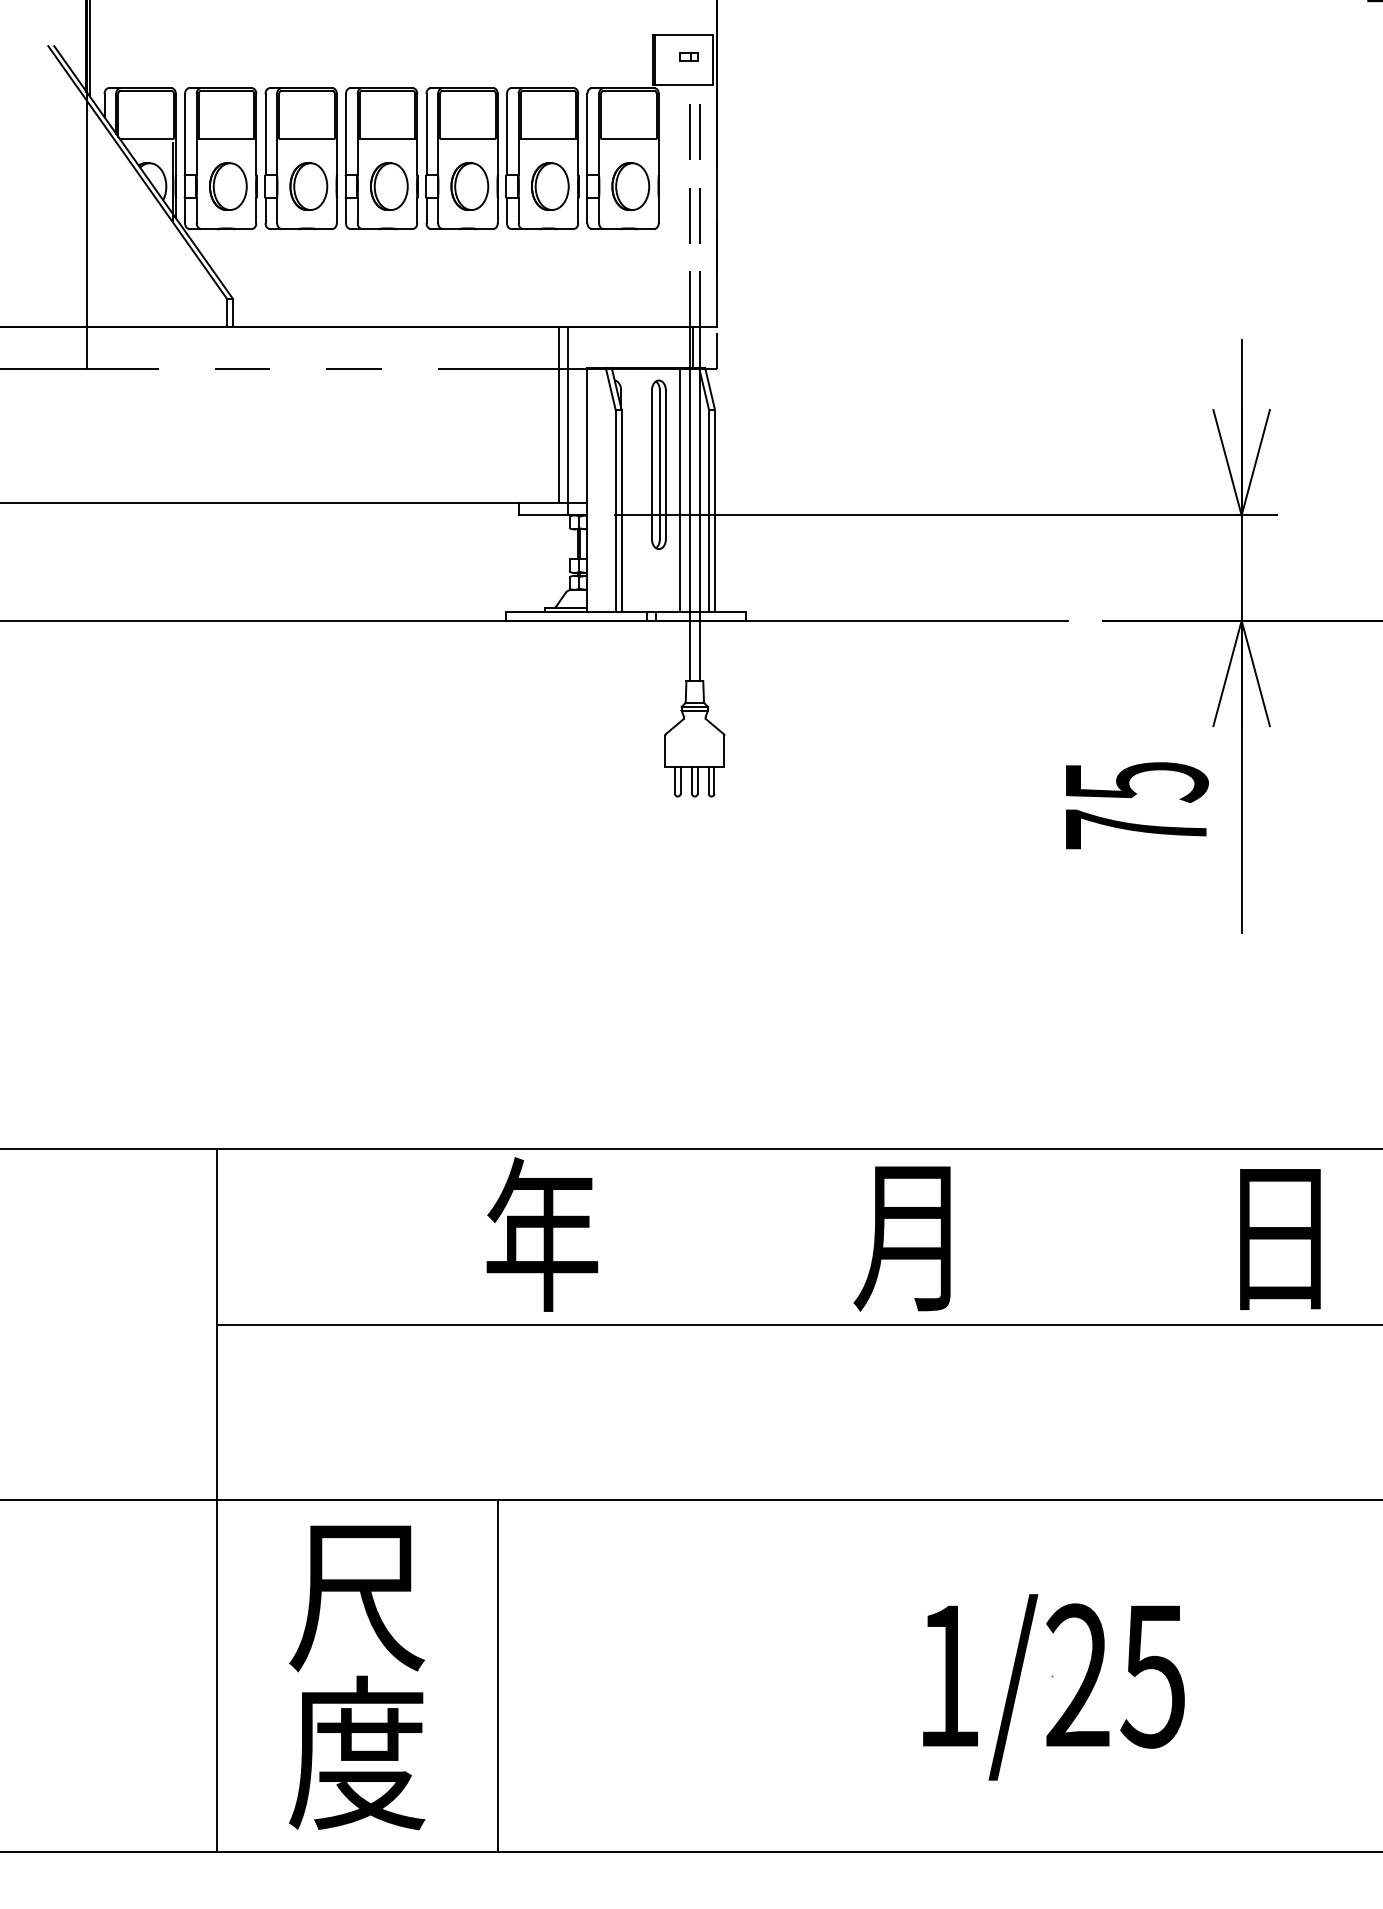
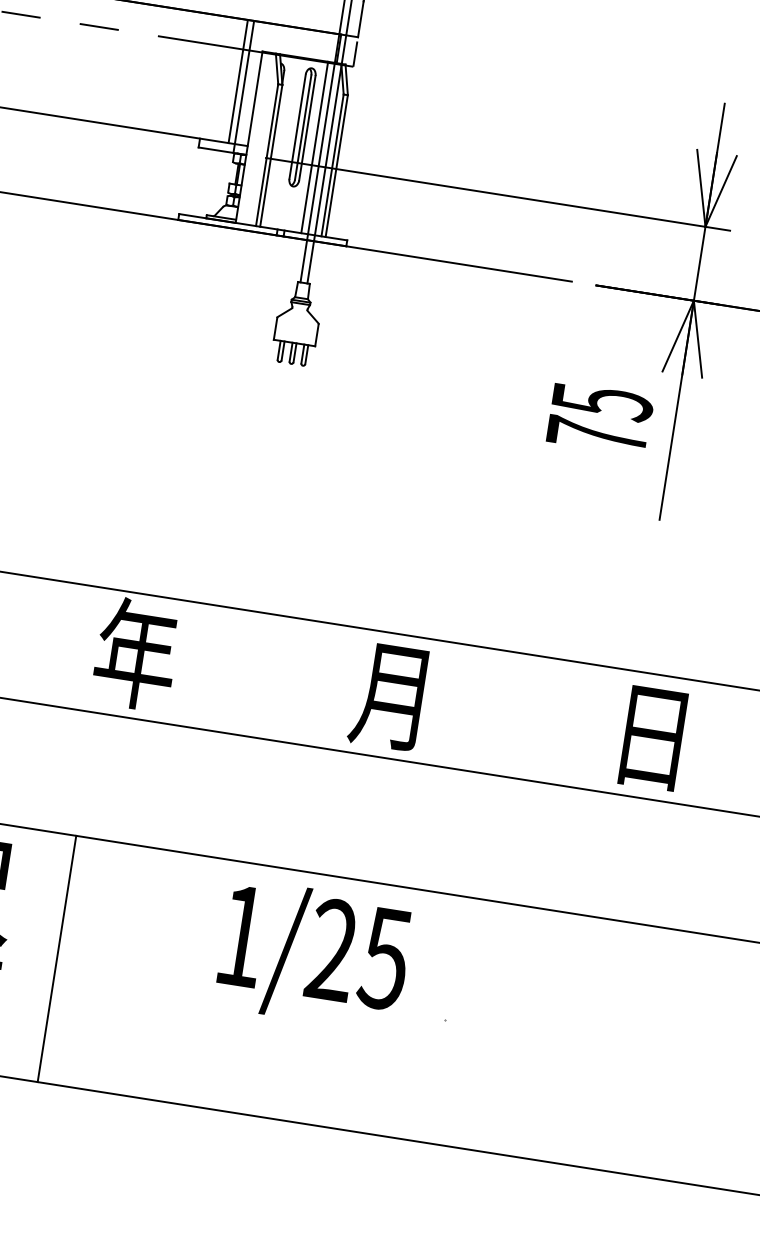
text: (1053, 1687) -> (313, 955), moved

